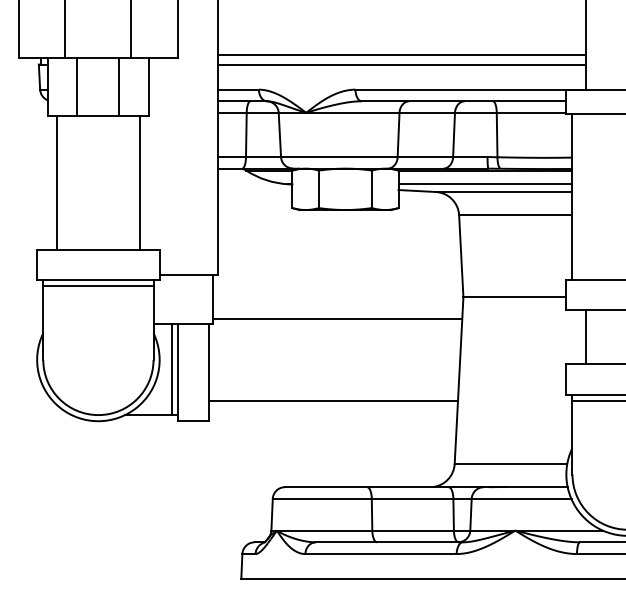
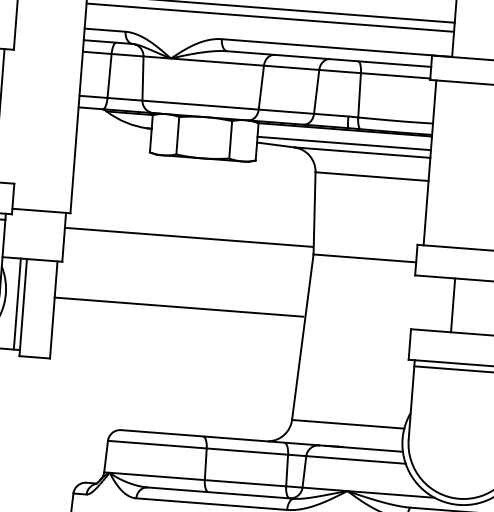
line: (337, 318) -> (188, 237), moved
line: (586, 337) -> (453, 305), moved
line: (332, 401) -> (178, 307), moved

